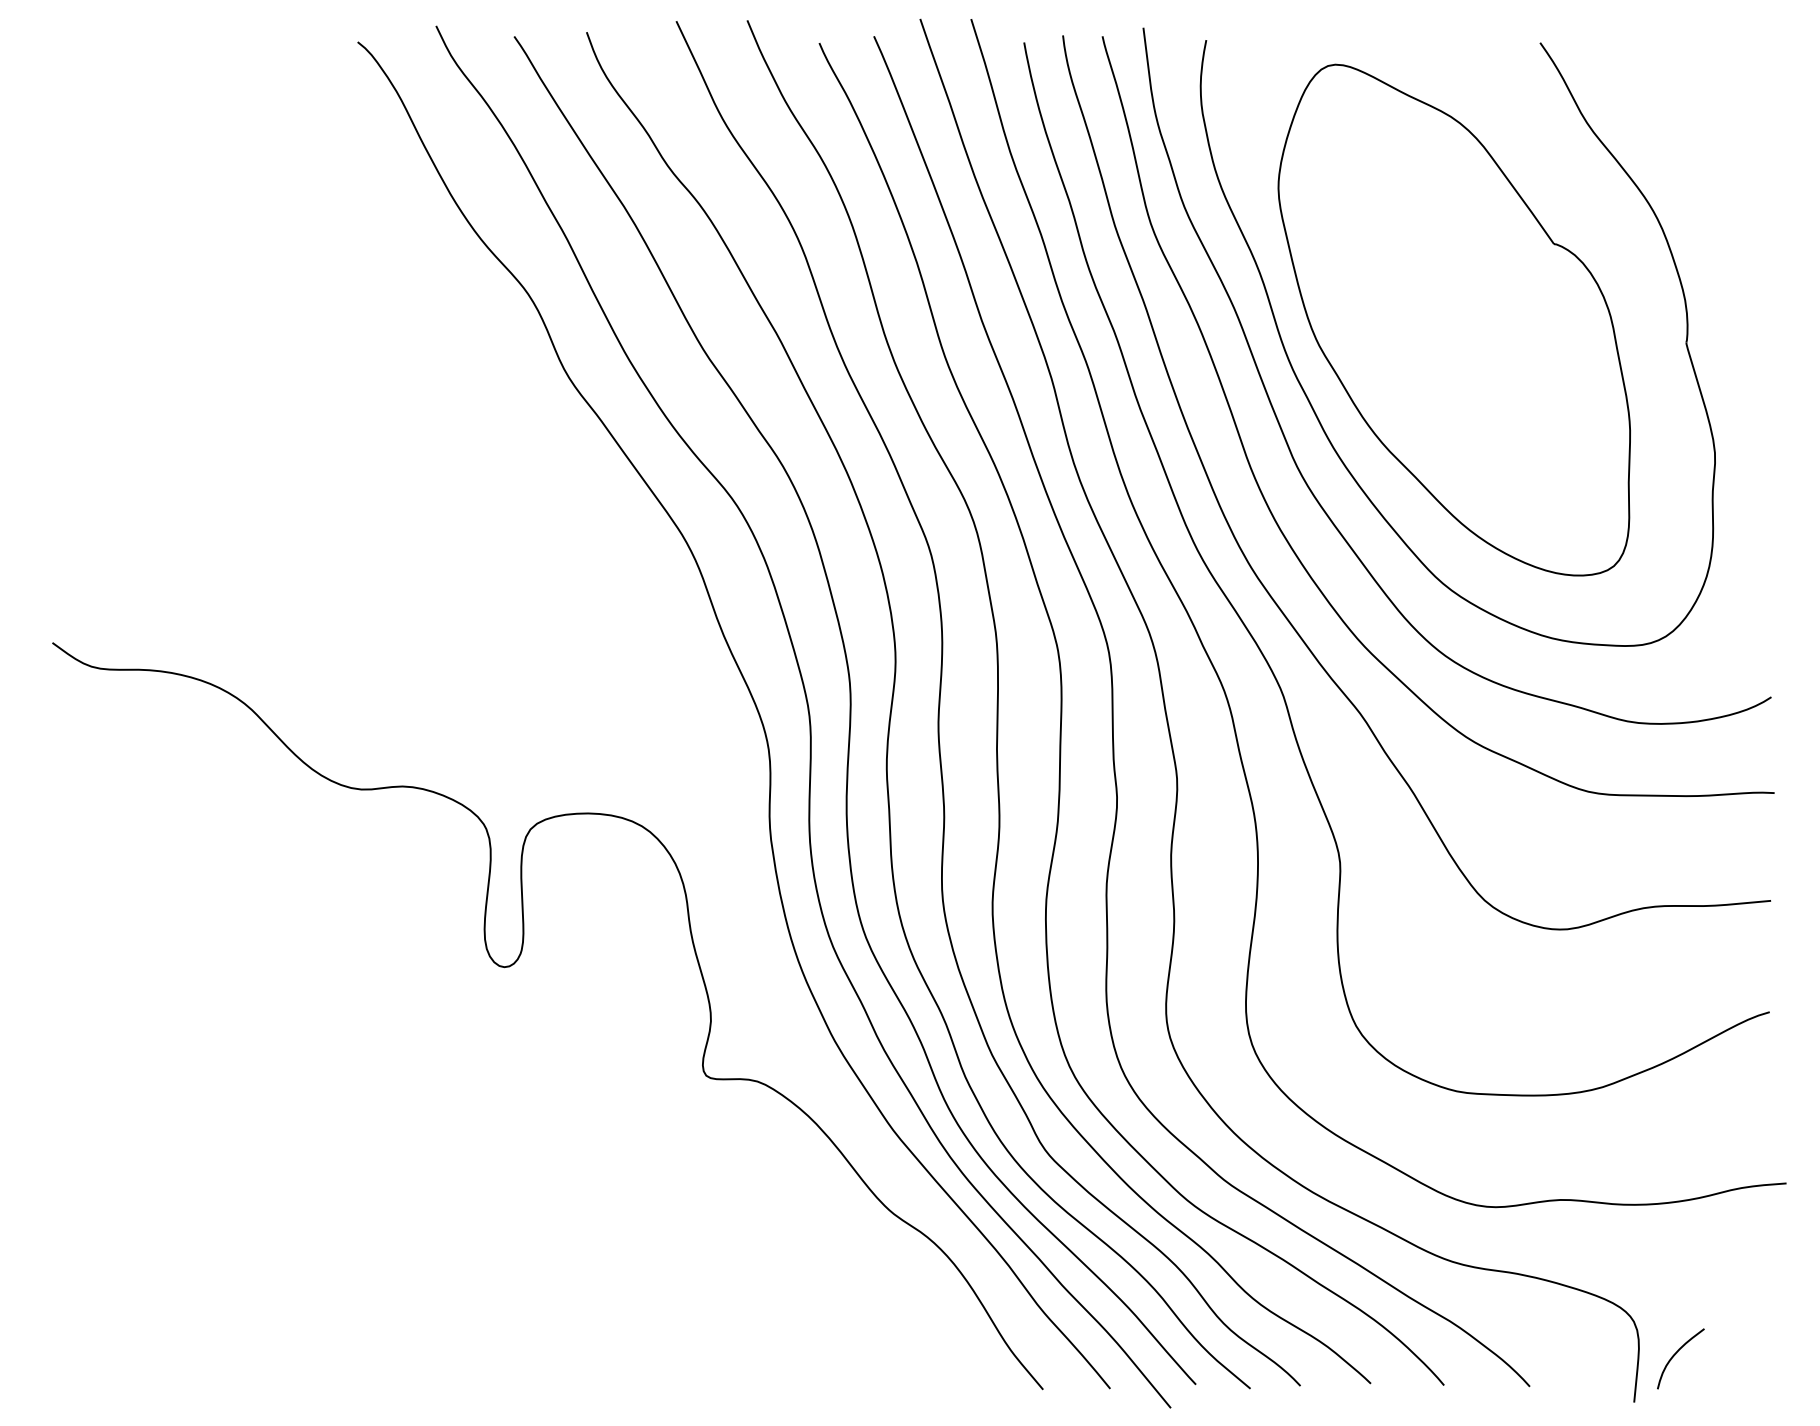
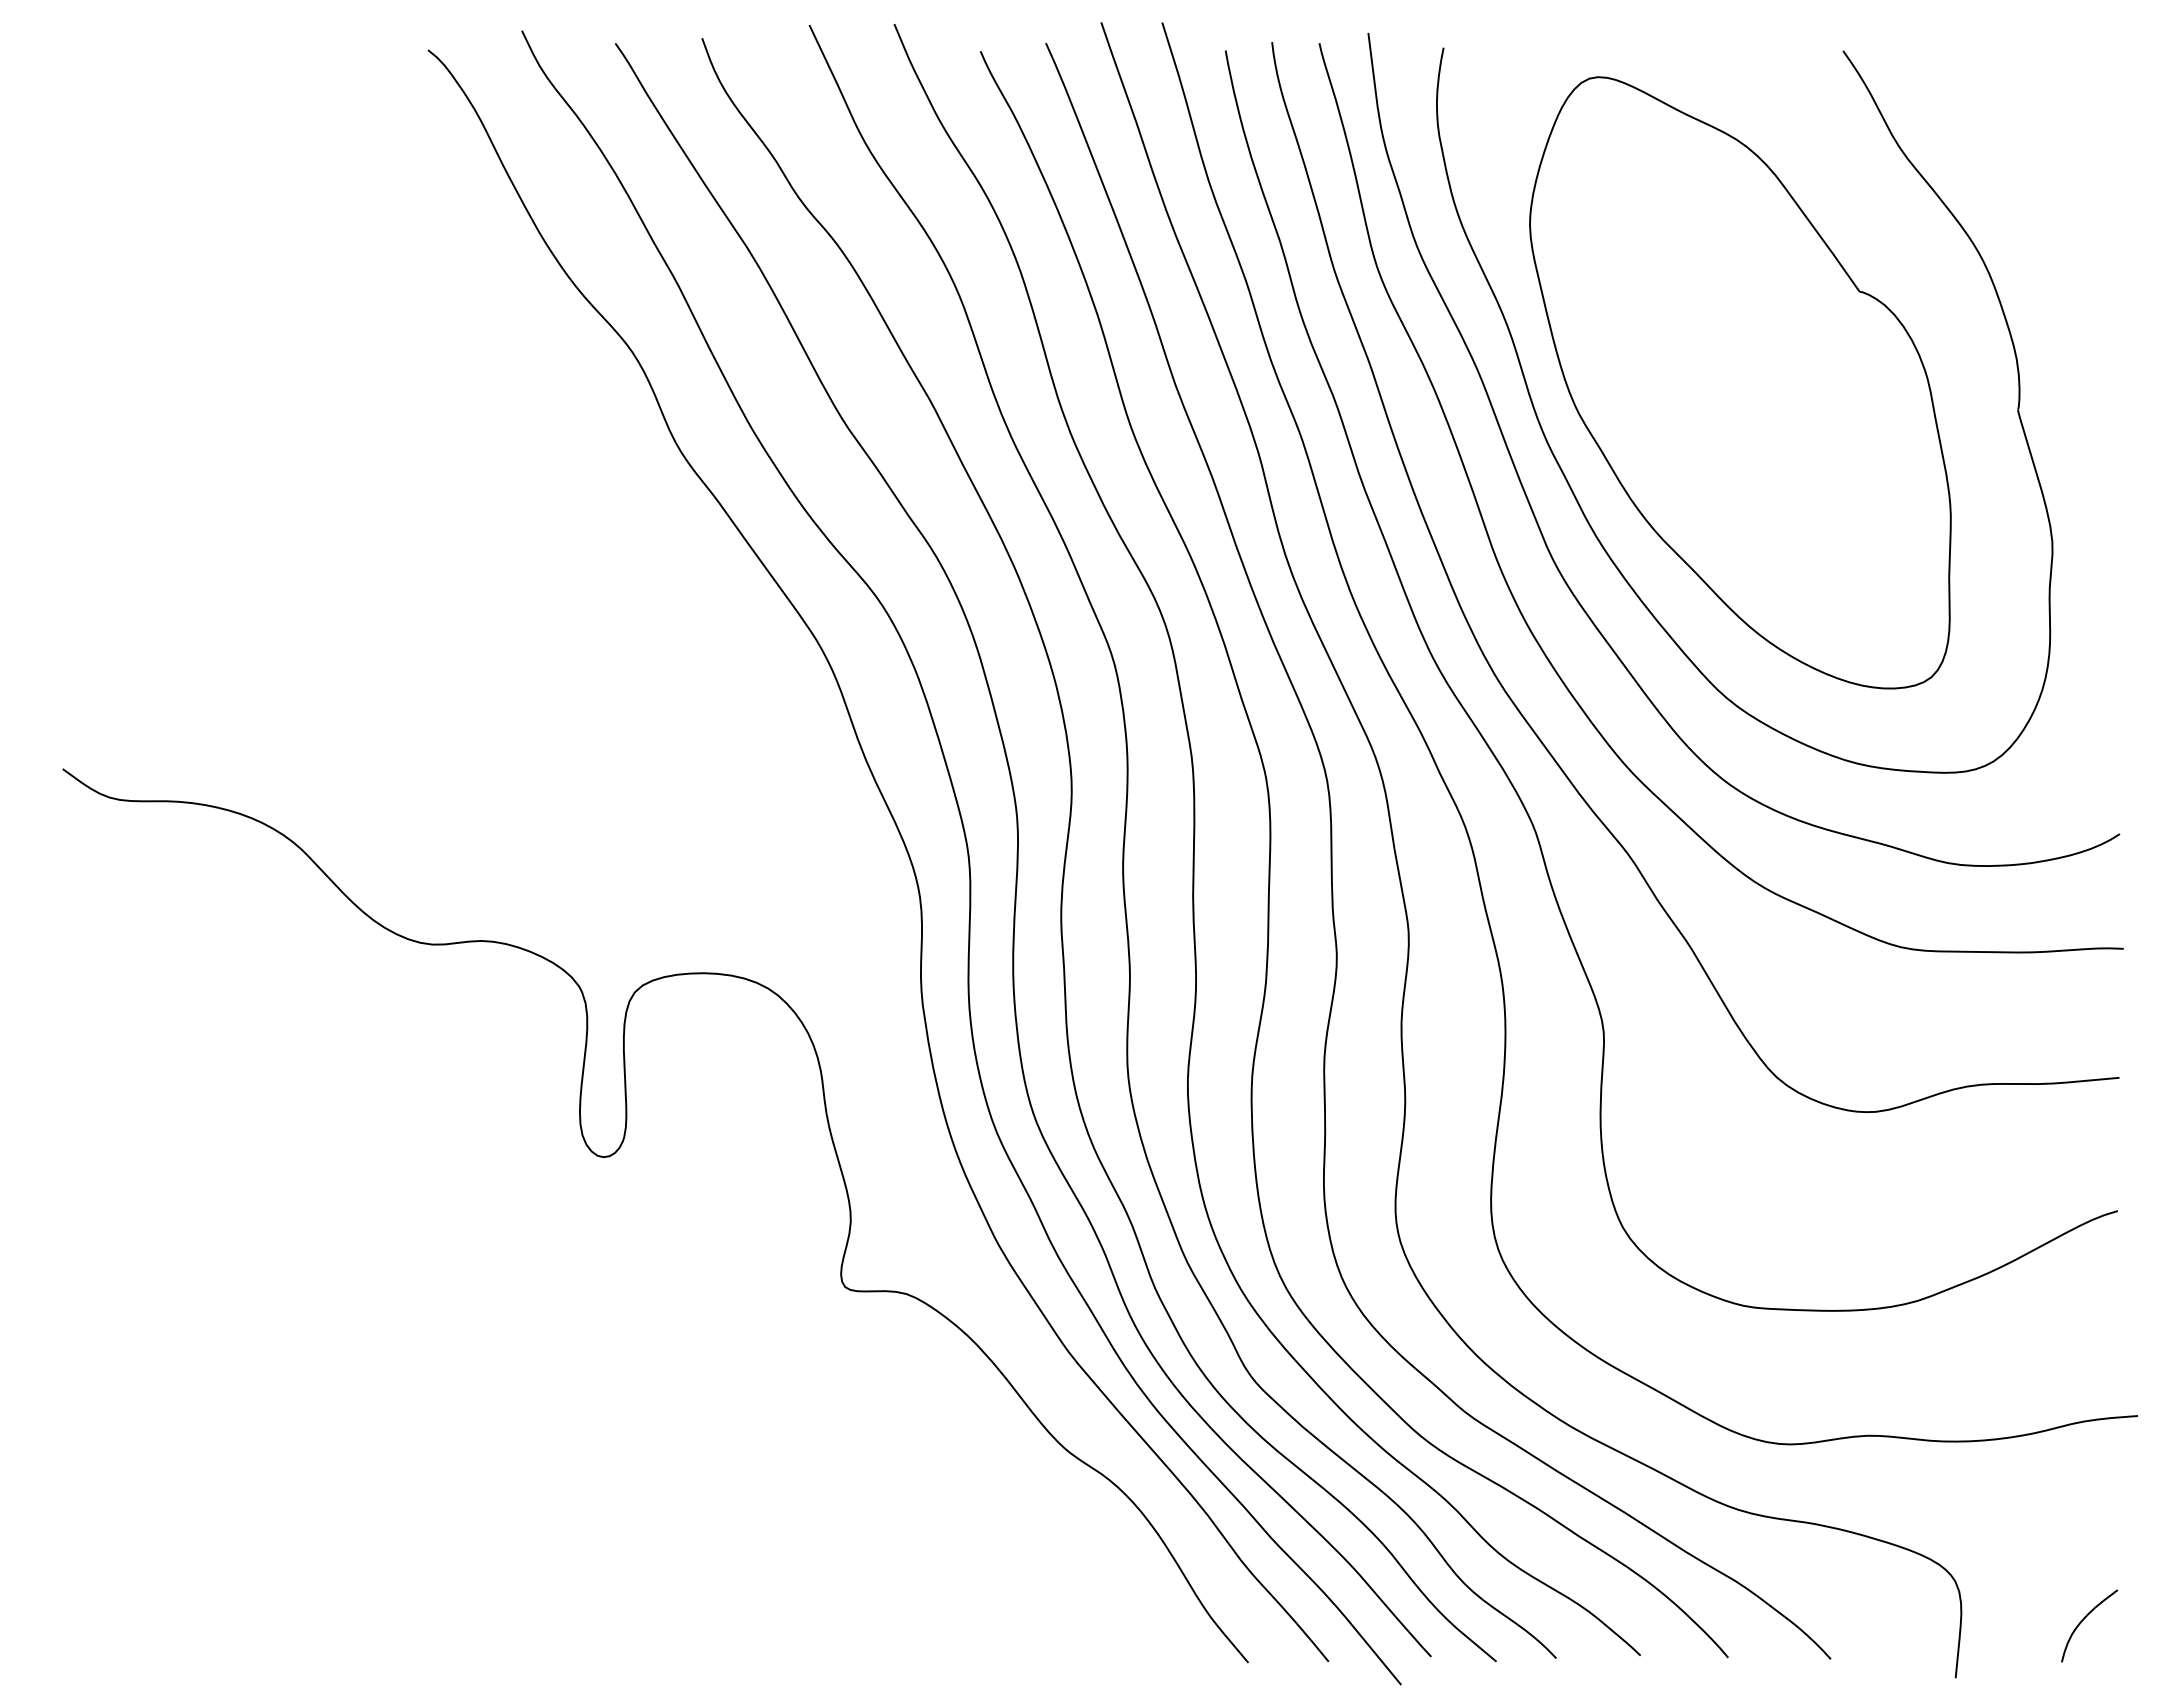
curve: (1676, 1353) -> (2084, 1619), moved

